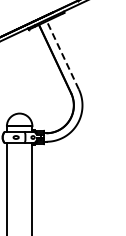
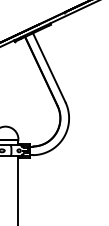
line: (62, 55) -> (48, 67), dashed -> solid

